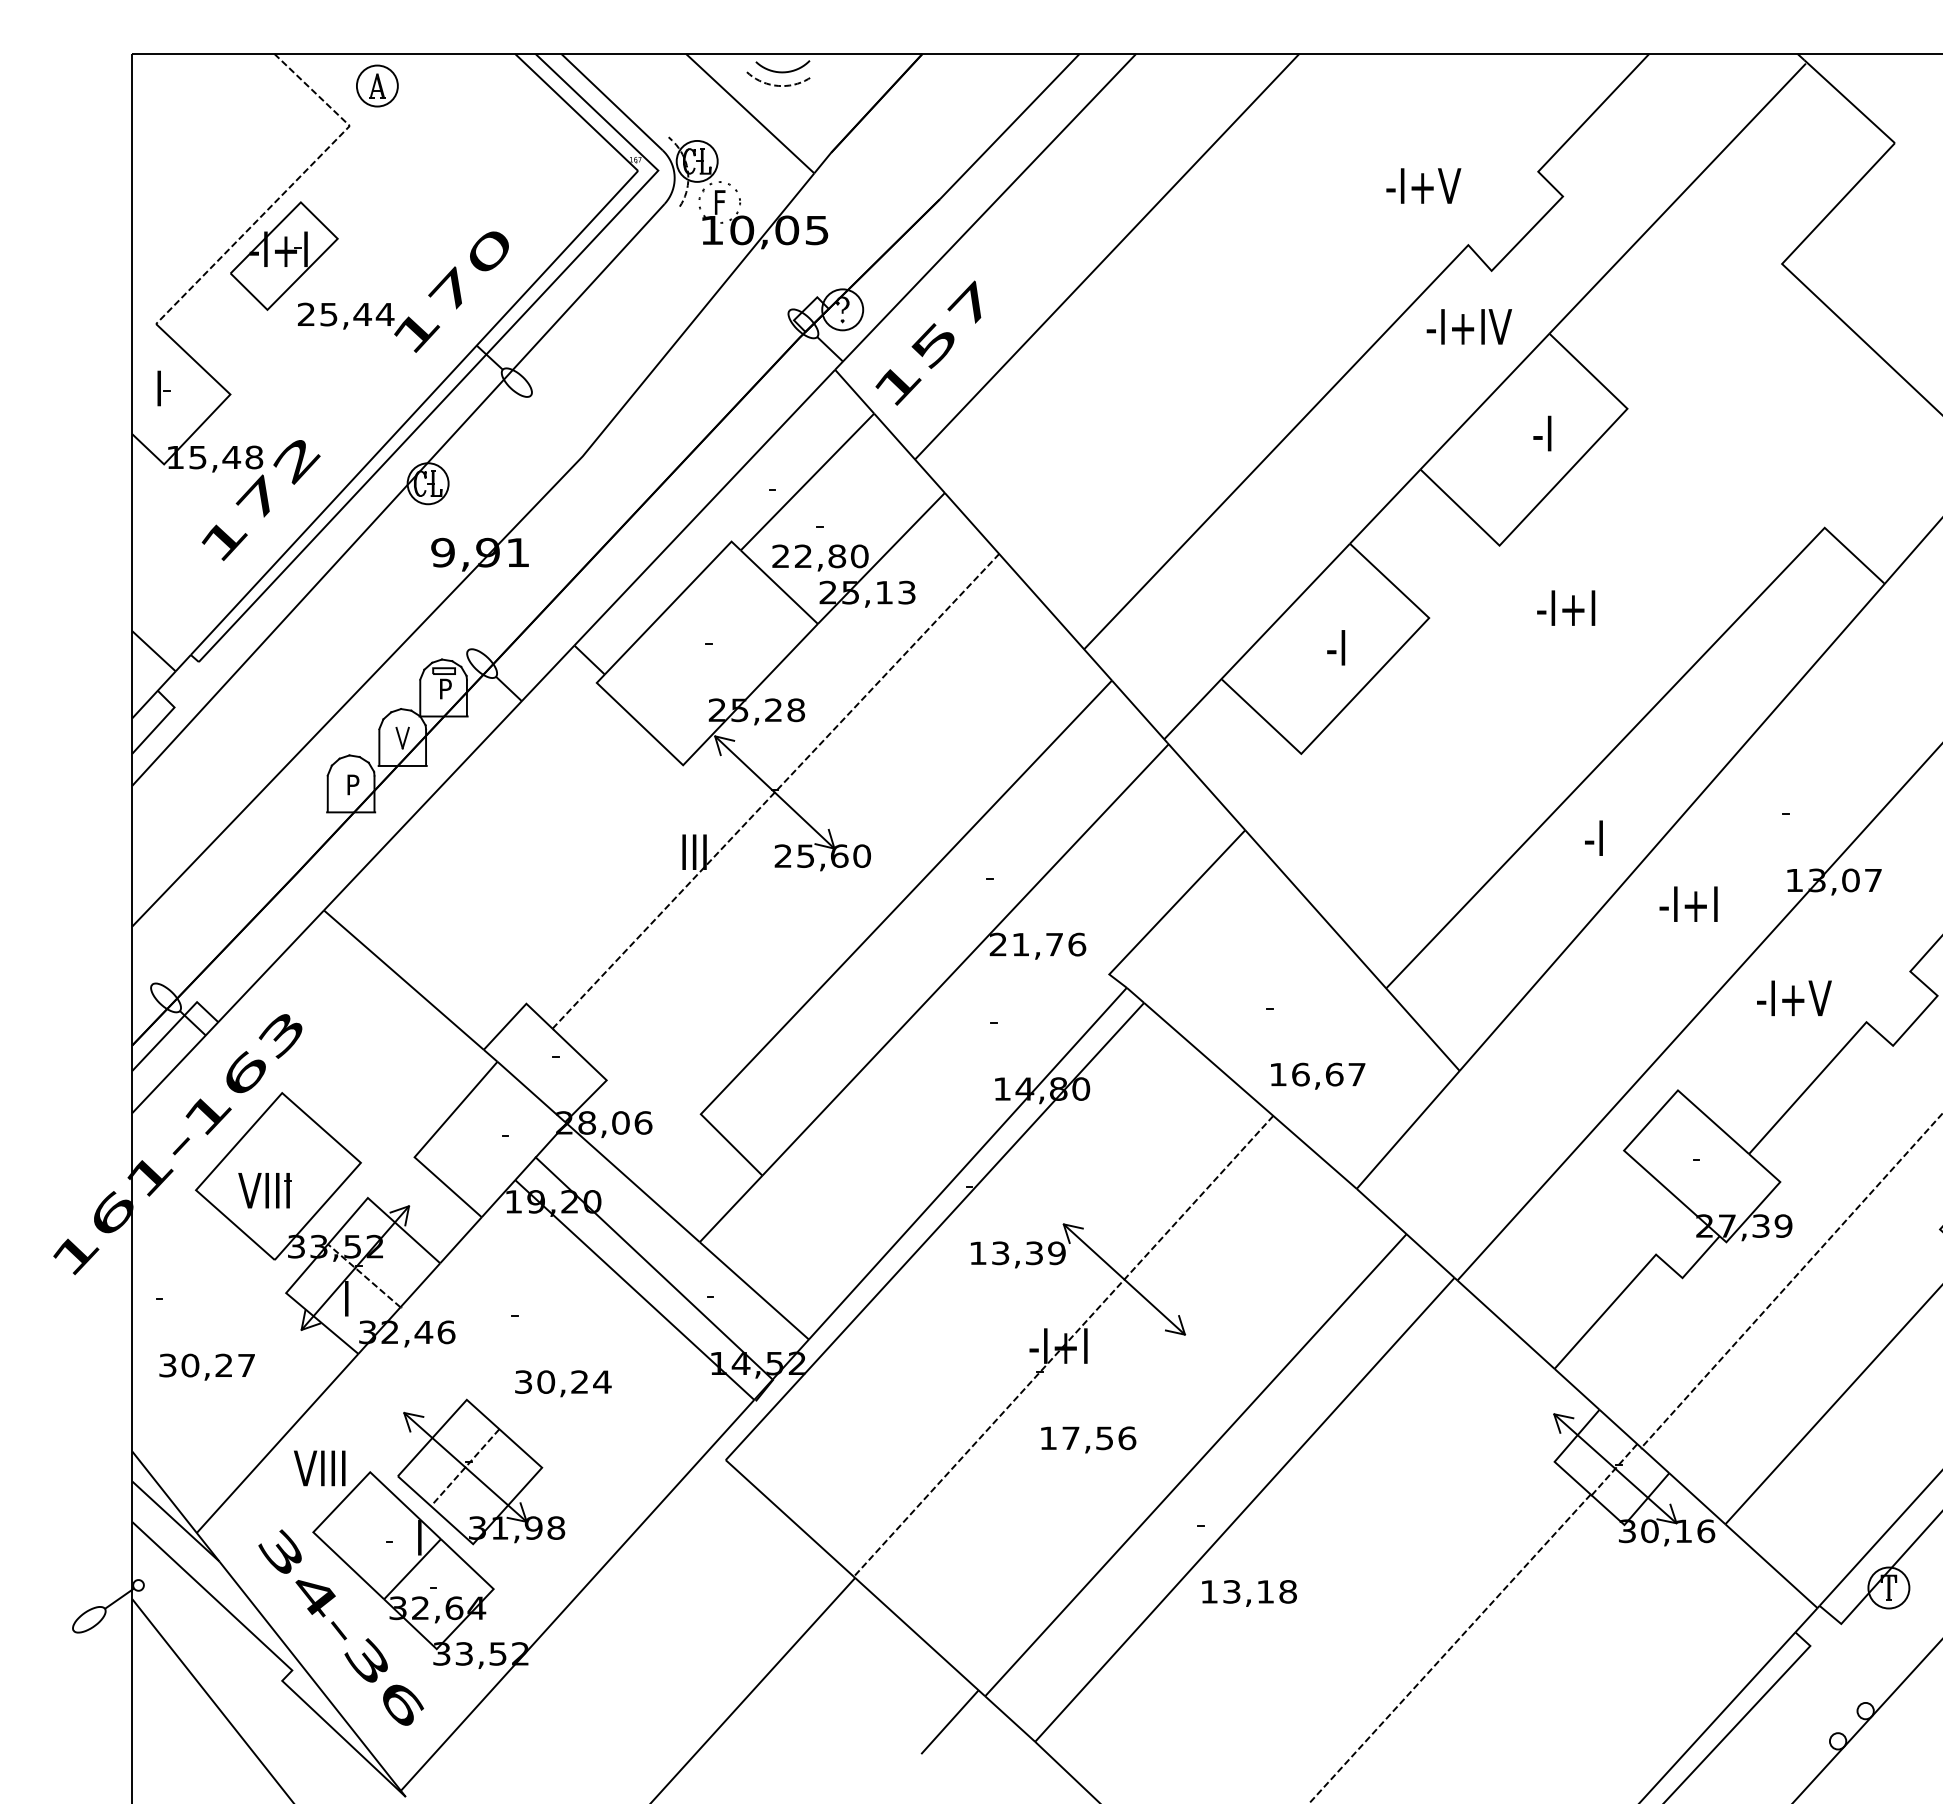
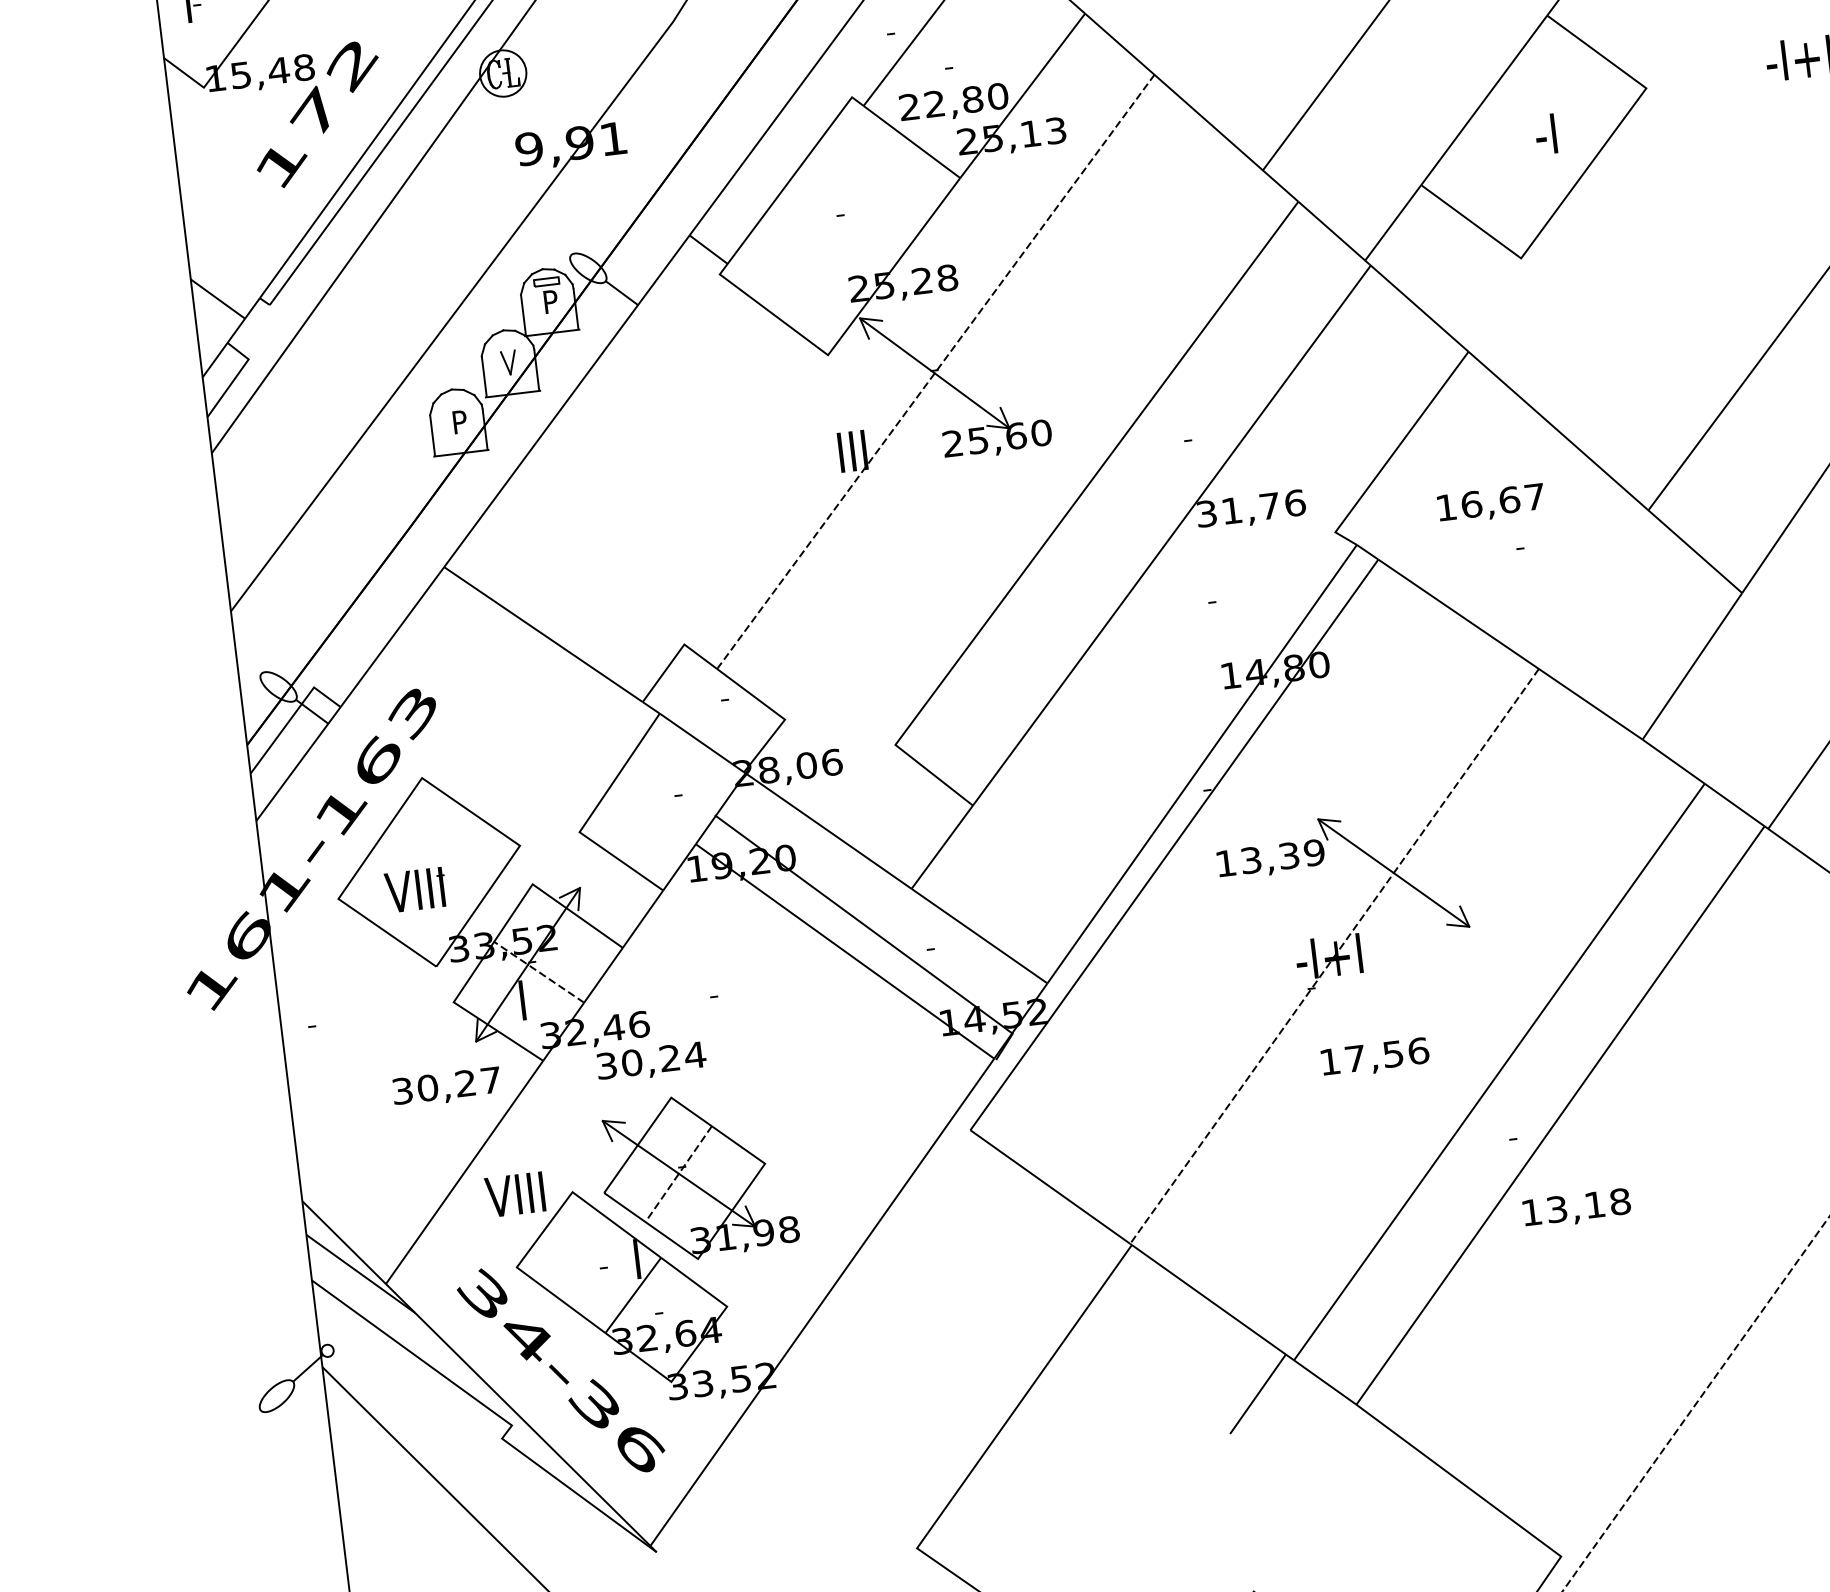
text: (997, 944) -> (1205, 513), 21,76 -> 31,76
text: (1318, 1075) -> (1491, 503), moved
text: (206, 1366) -> (446, 1086), moved
text: (563, 1383) -> (651, 1062), moved

